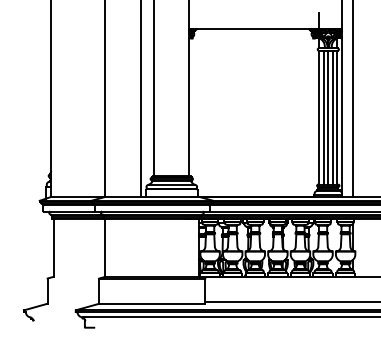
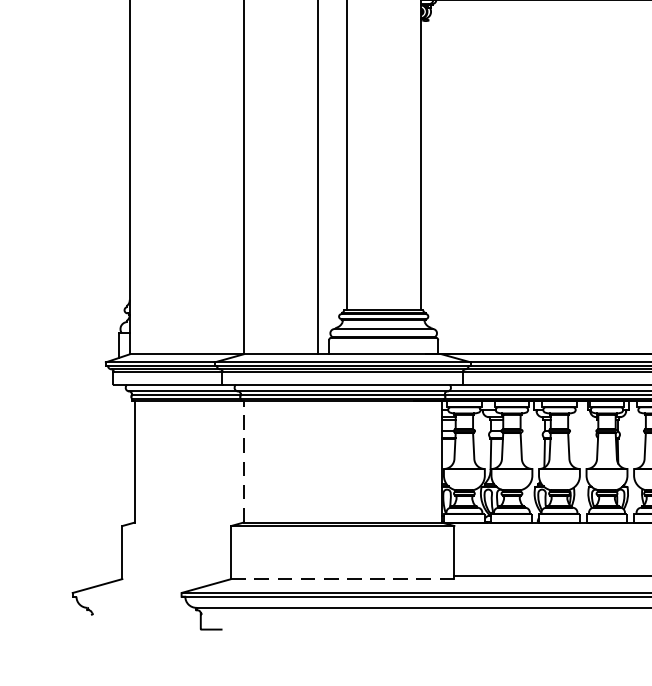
line: (105, 248) -> (244, 462), solid -> dashed
line: (152, 303) -> (343, 578), solid -> dashed

